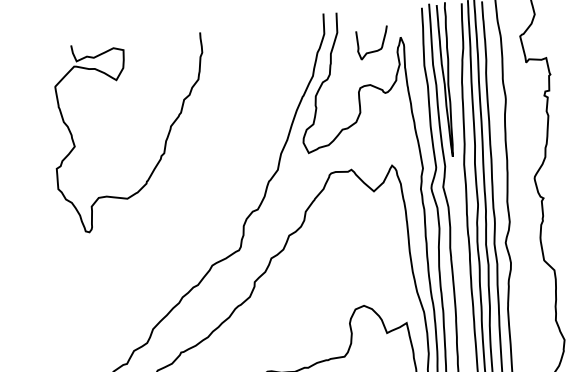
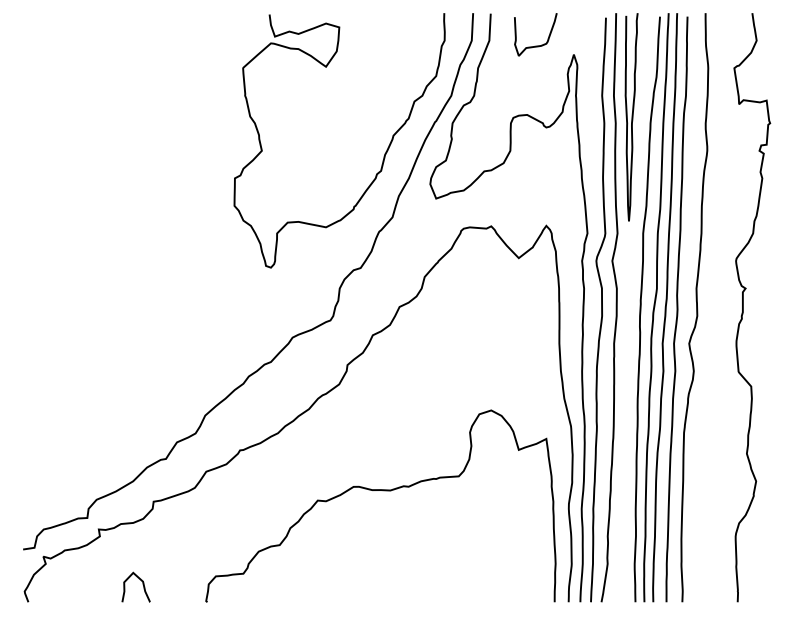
curve: (373, 50) -> (535, 45), moved
curve: (165, 142) -> (383, 156), moved

